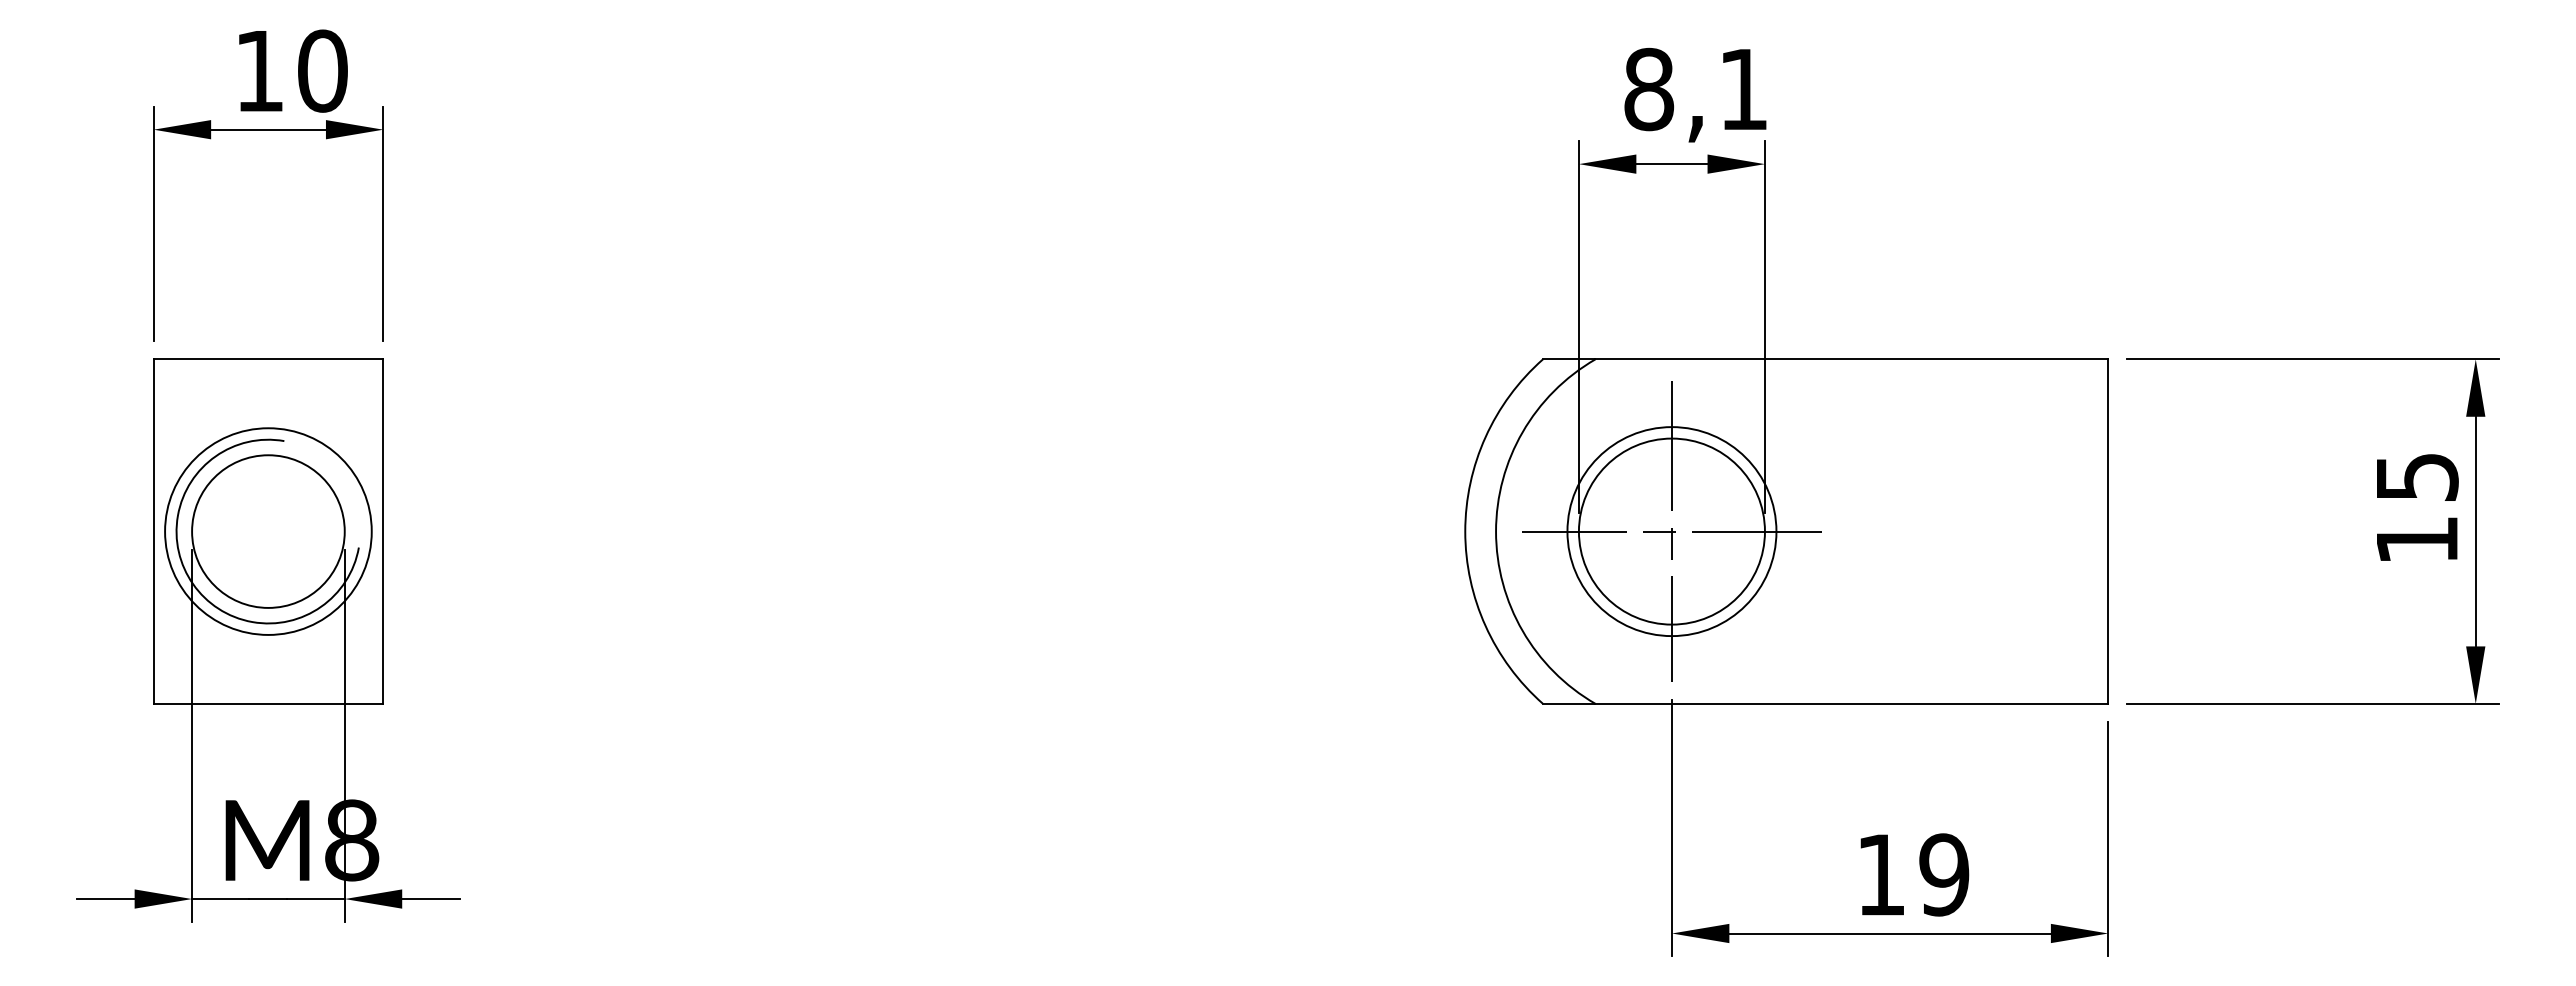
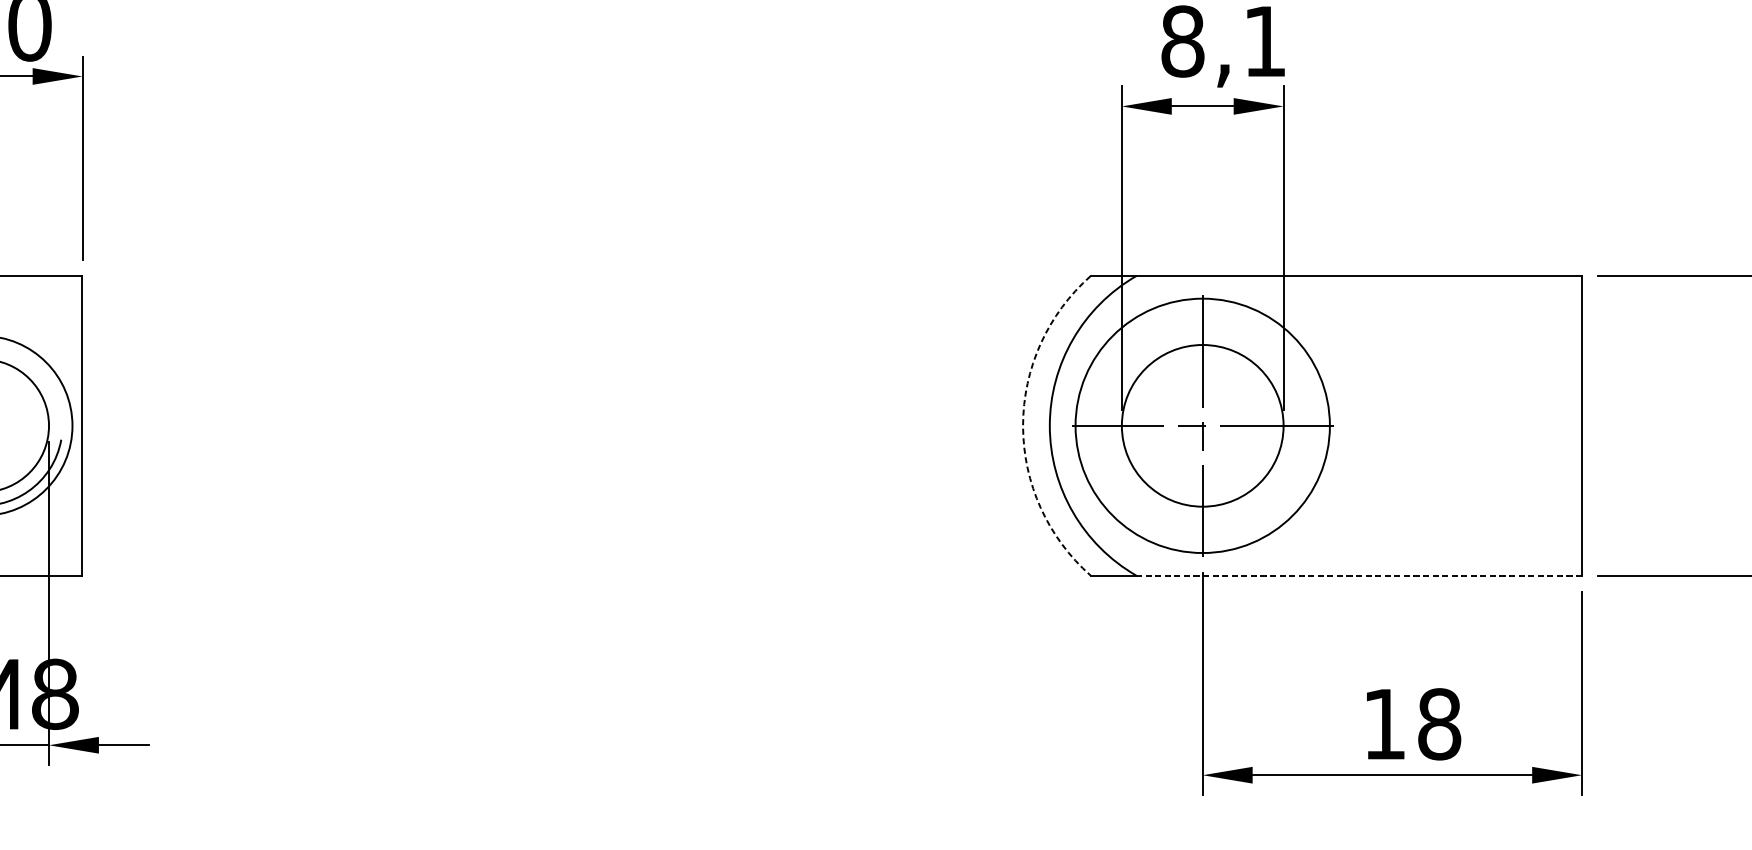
arc: (1465, 531) -> (1023, 425), solid -> dashed
circle: (1671, 531) -> (1202, 425), size x1.4
line: (1851, 703) -> (1358, 575), solid -> dashed
text: (1944, 874) -> (1439, 723), 19 -> 18

